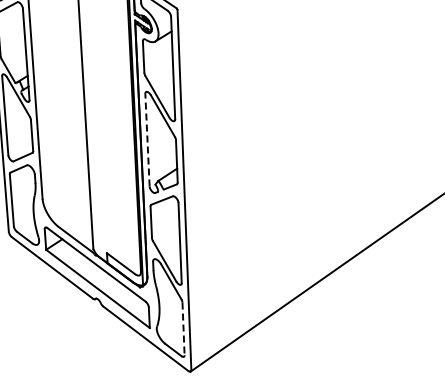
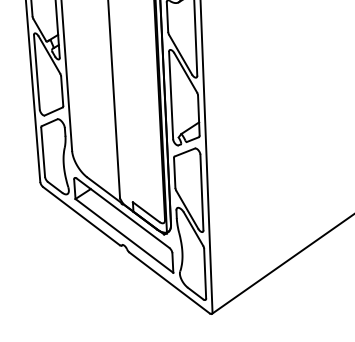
line: (147, 139) -> (171, 94), dashed -> solid
line: (183, 329) -> (205, 274), dashed -> solid

